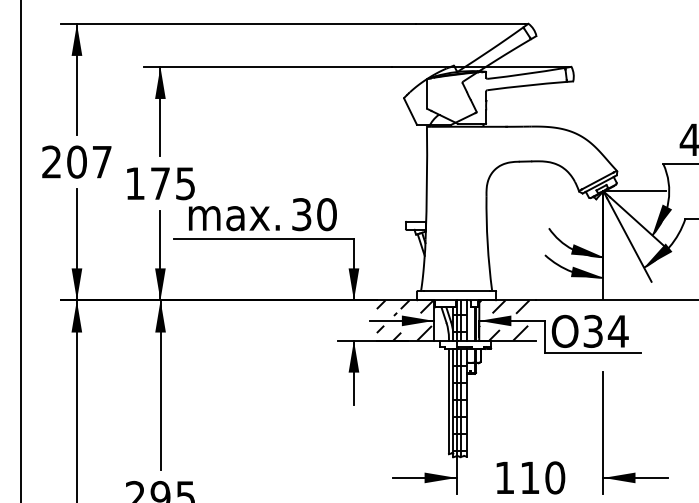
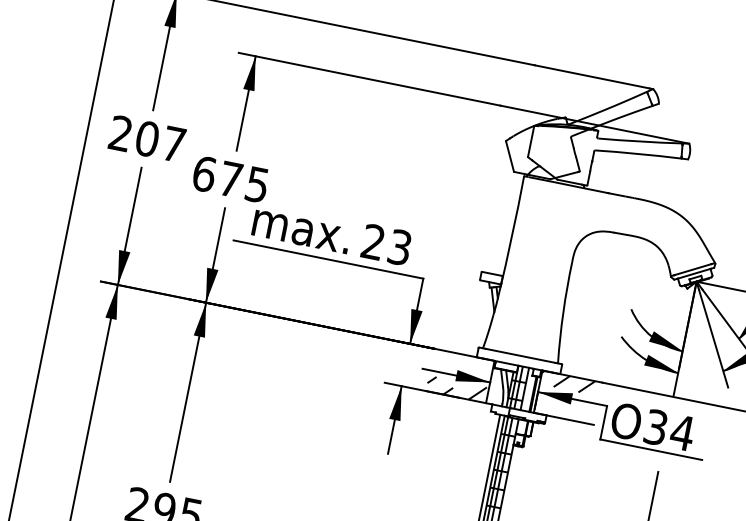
text: (135, 183) -> (204, 174), 175 -> 675
text: (314, 214) -> (386, 244), 30 -> 23
hatch: (404, 307) -> (462, 362), removed
hatch: (503, 332) -> (561, 409), removed

